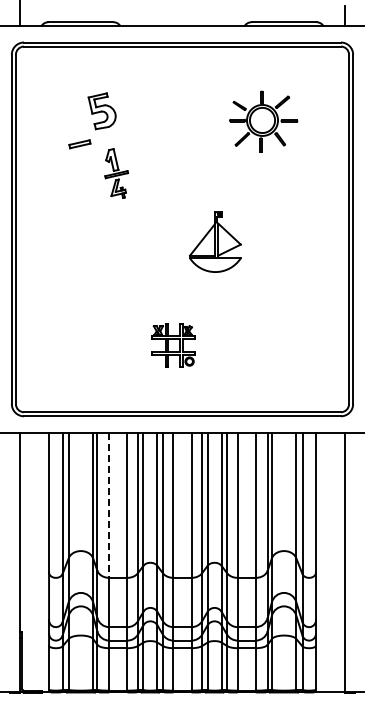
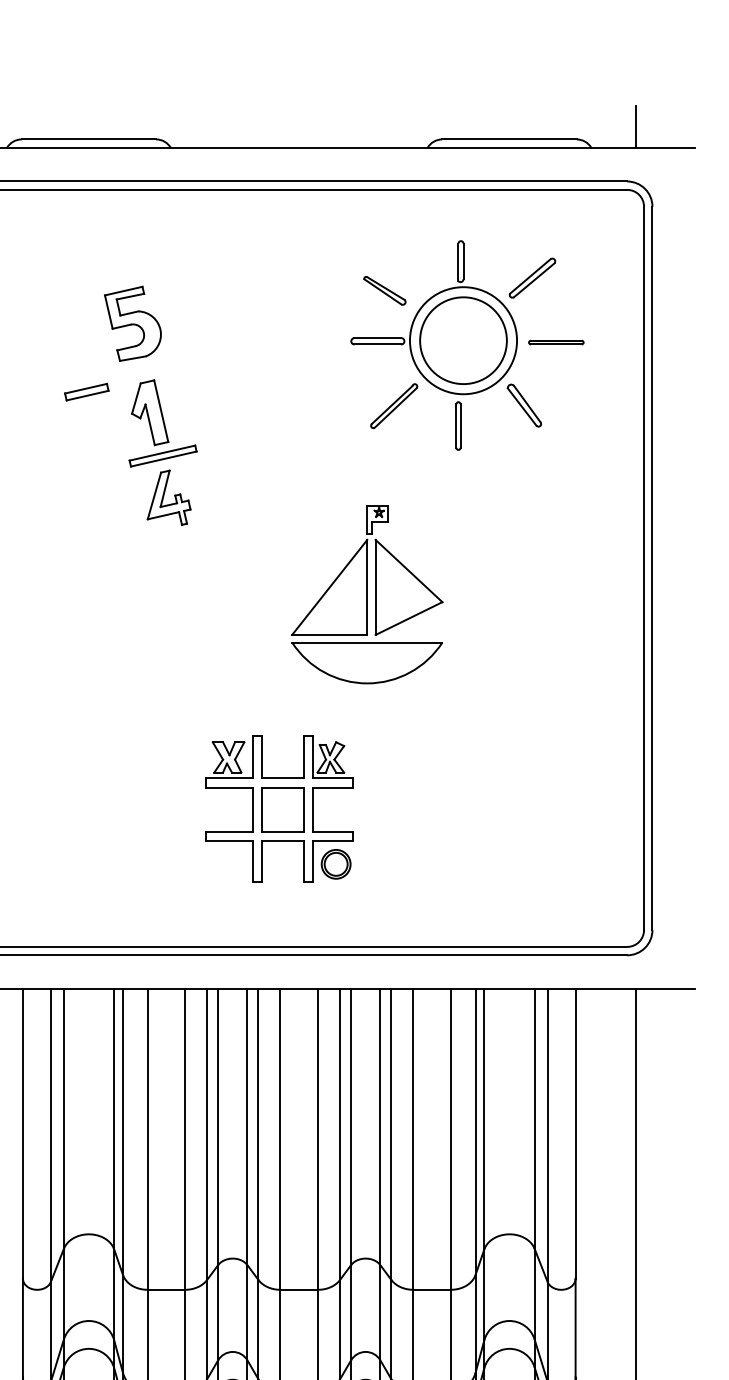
part: (263, 121) -> (466, 344), size x1.67
part: (116, 173) -> (162, 452), size x1.43
part: (215, 241) -> (367, 593), size x1.43
part: (173, 345) -> (280, 808), size x1.67
line: (109, 505) -> (148, 1139), dashed -> solid

